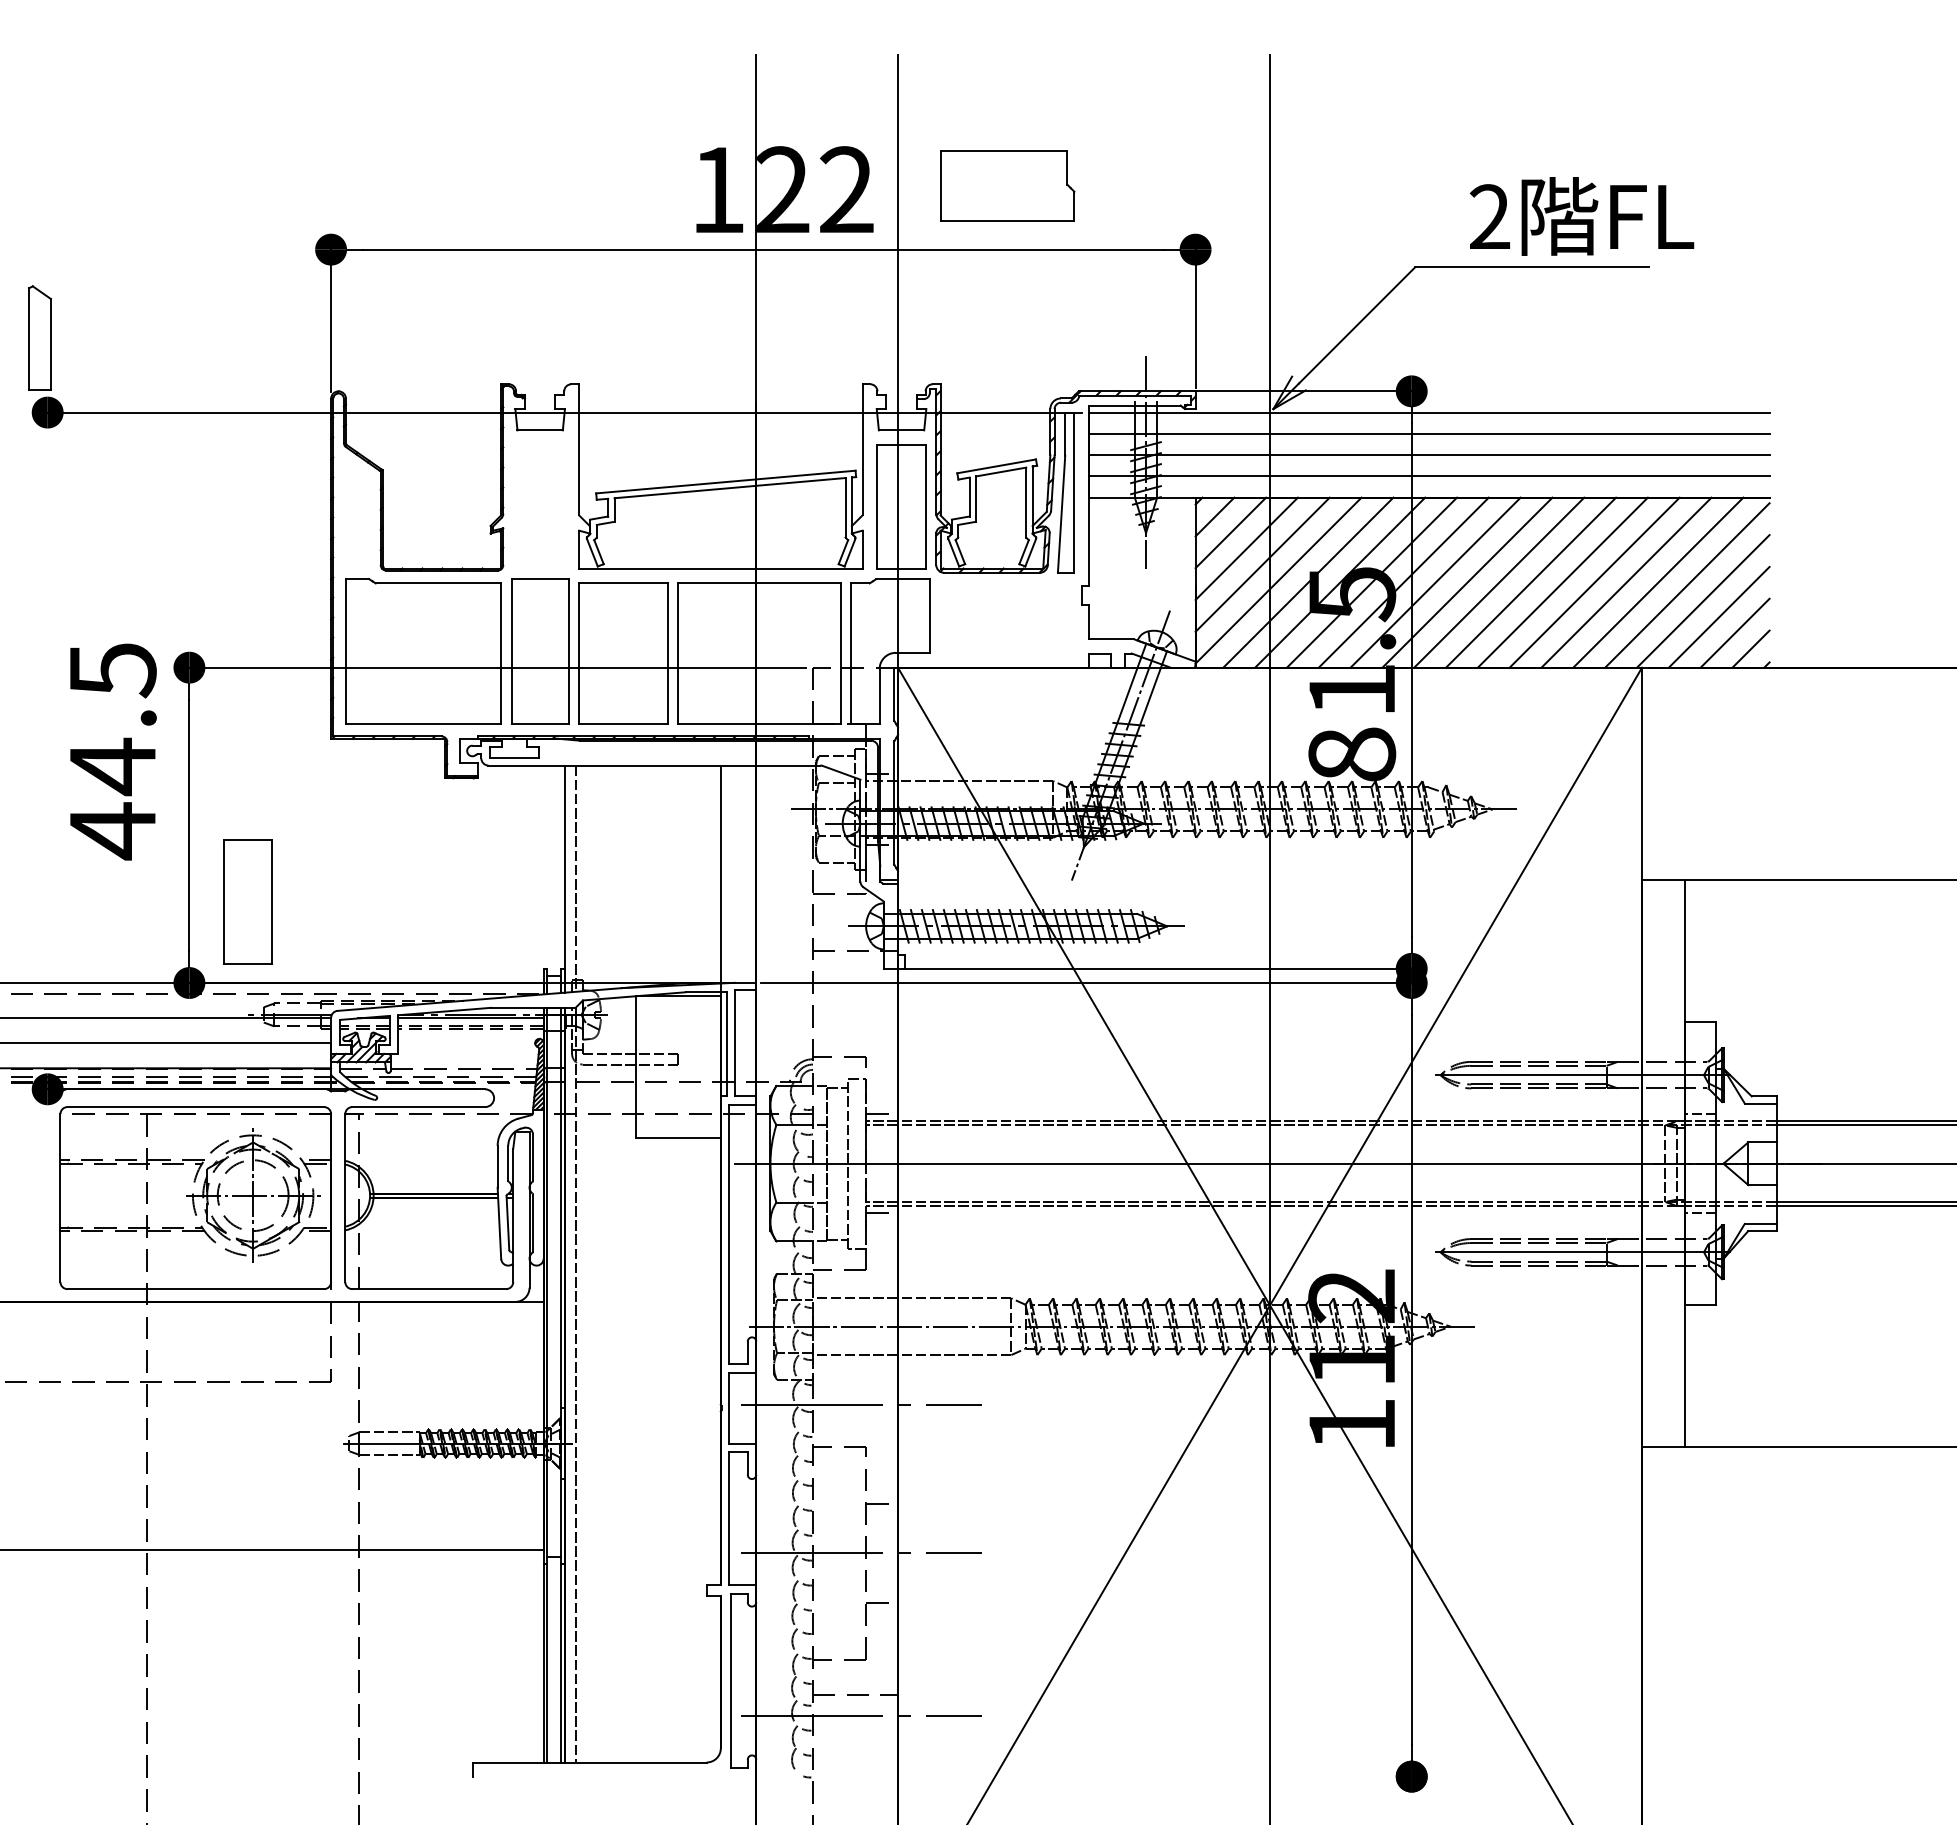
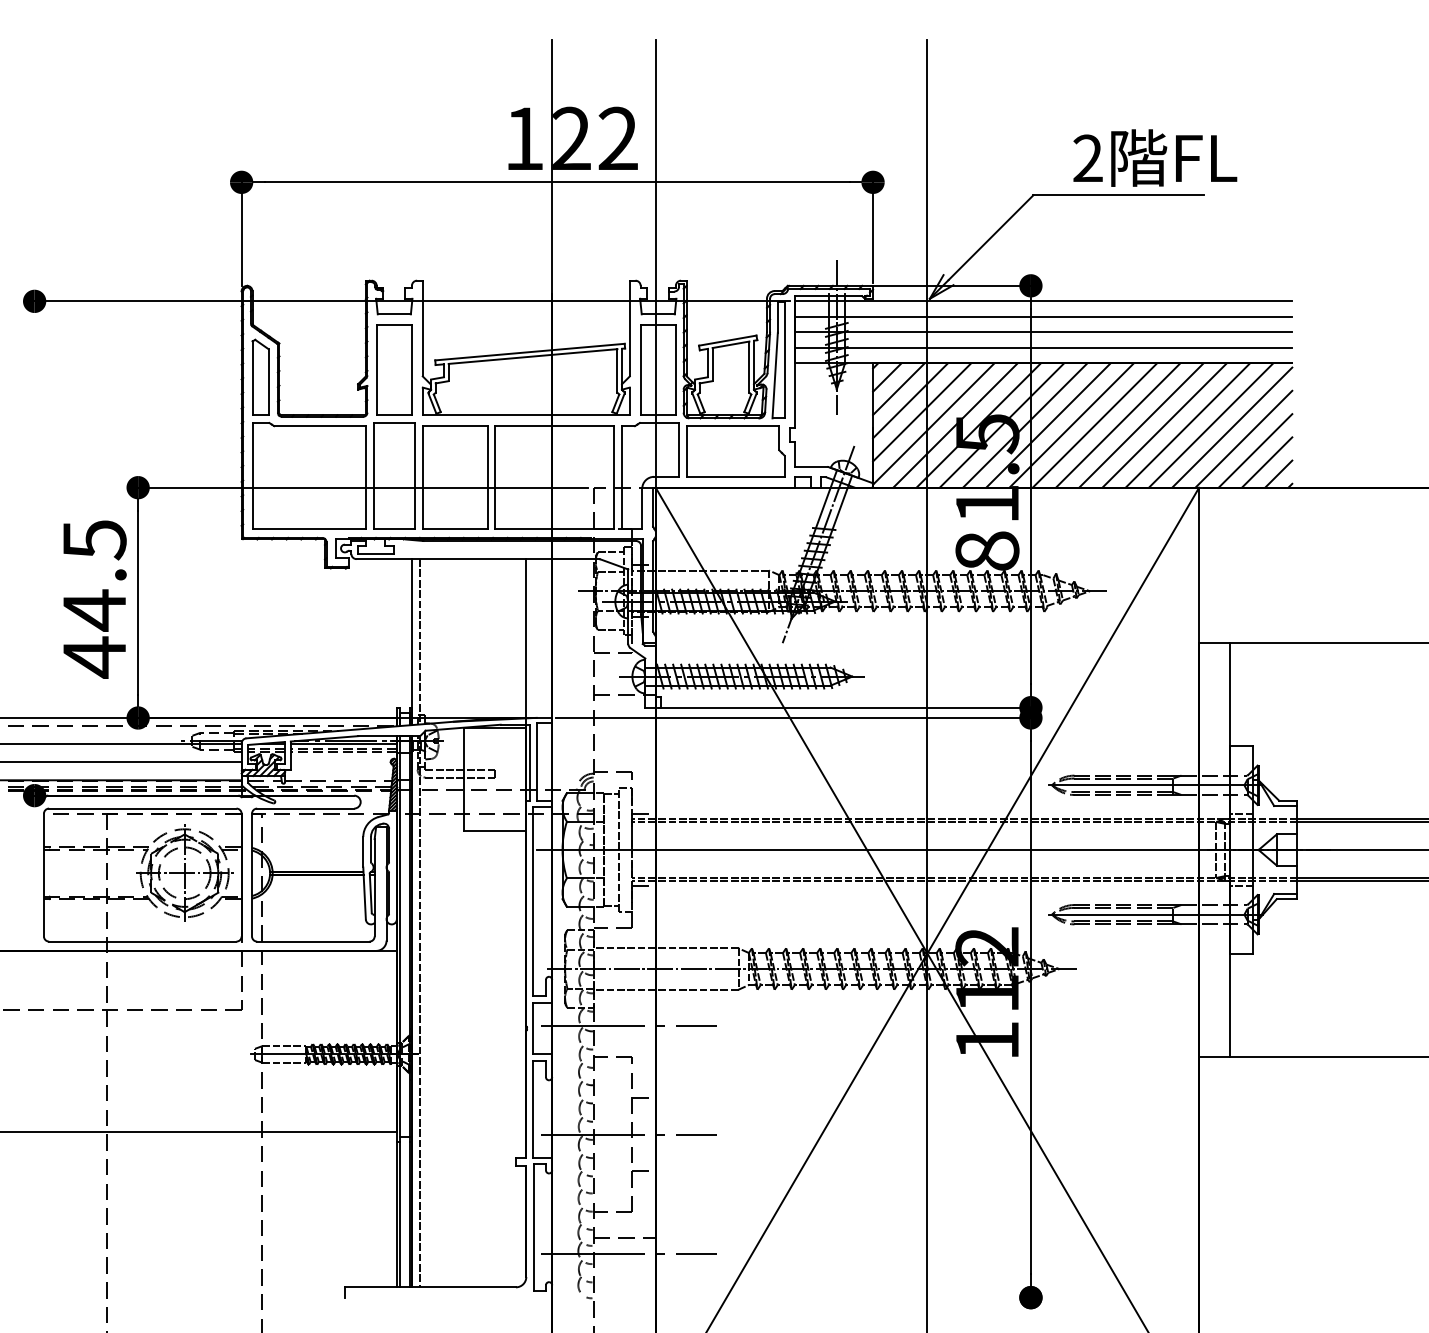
part: (1007, 185) -> (735, 451), moved
part: (39, 337) -> (260, 377), moved
text: (113, 751) -> (95, 599), moved
part: (247, 901) -> (393, 369), moved

